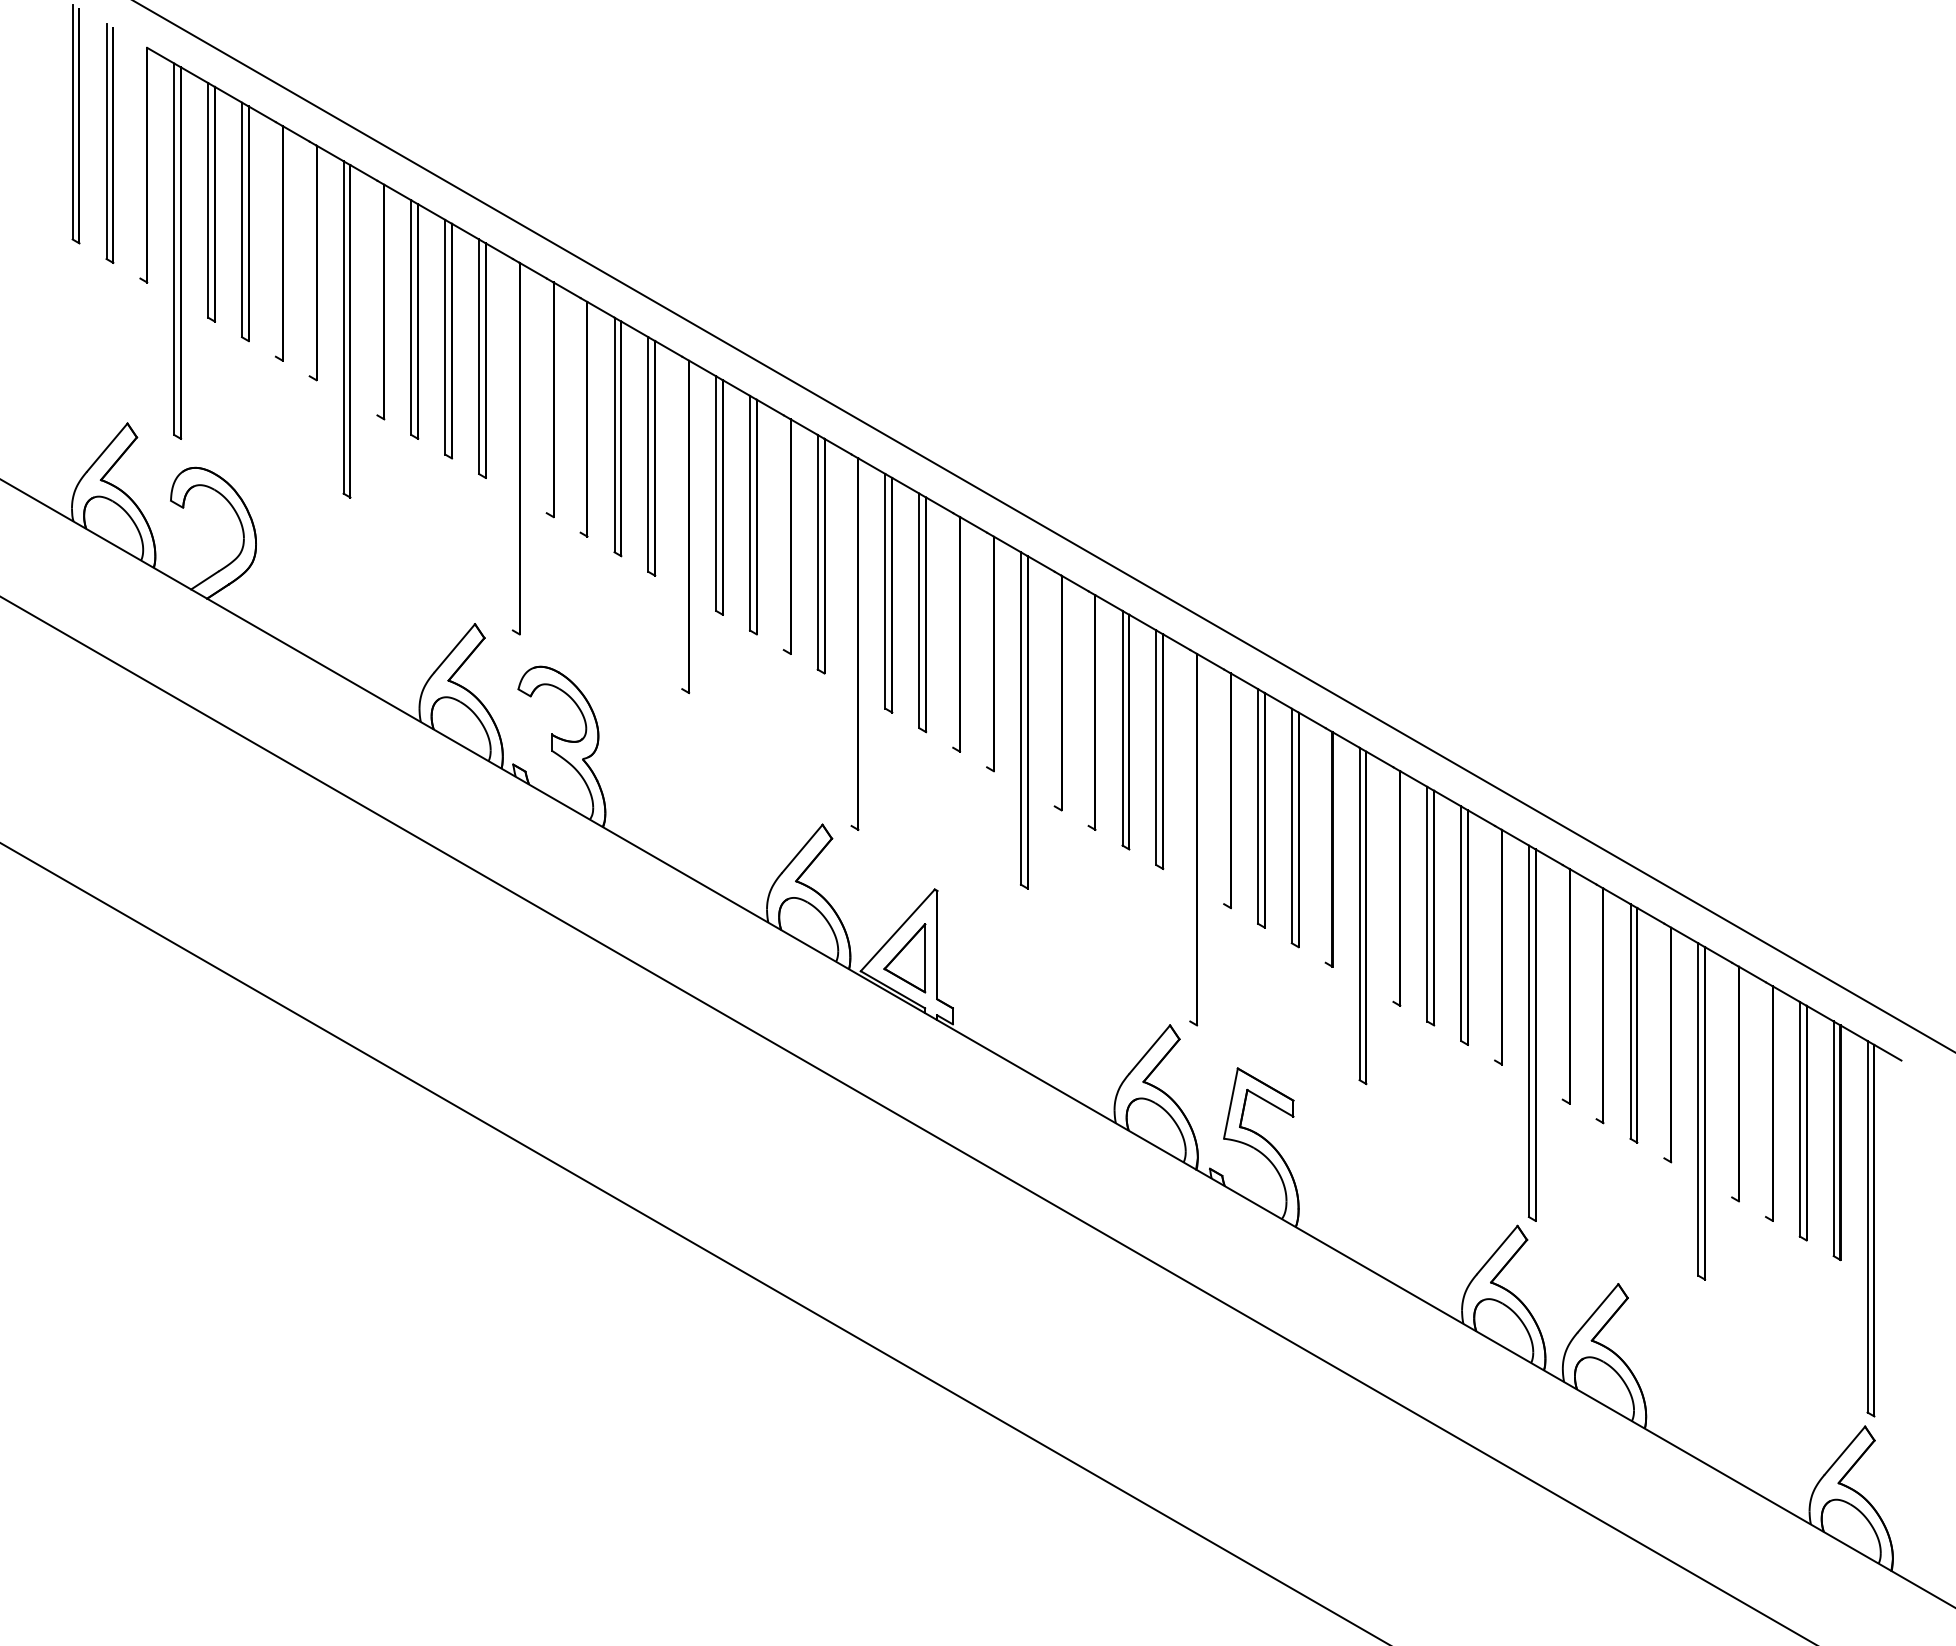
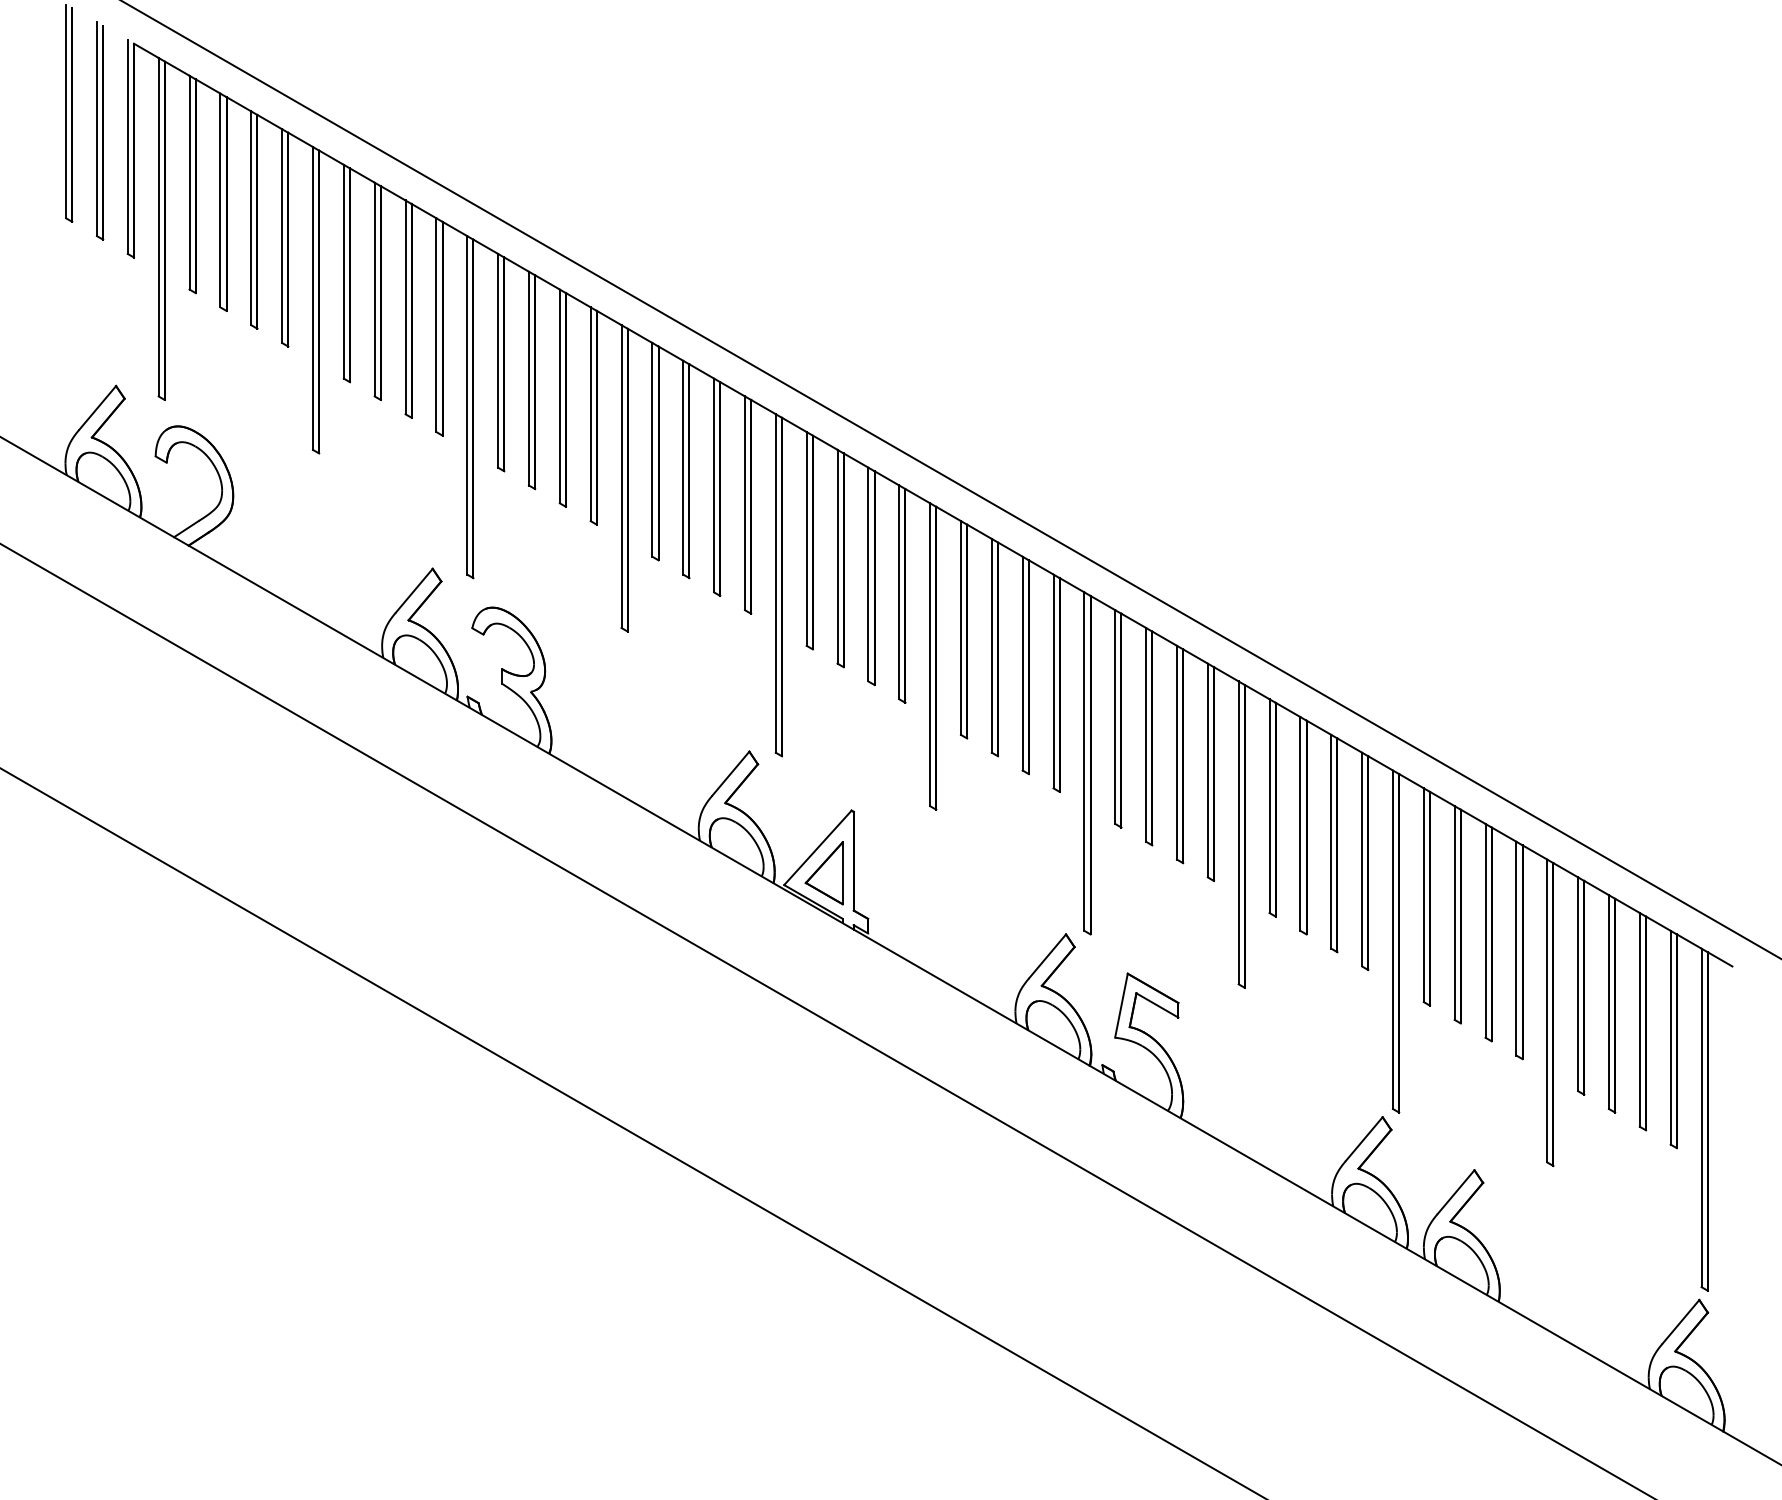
line: (140, 160) -> (127, 146), added
line: (276, 239) -> (251, 218), added
line: (310, 259) -> (282, 236), added
line: (377, 297) -> (343, 271), added
line: (547, 395) -> (498, 360), added
line: (580, 415) -> (528, 378), added
line: (513, 444) -> (467, 405), added
line: (682, 522) -> (621, 476), added
line: (784, 532) -> (714, 485), added
line: (953, 630) -> (868, 574), added
line: (851, 640) -> (775, 583), added
line: (987, 650) -> (899, 592), added
line: (1055, 688) -> (961, 627), added
line: (1088, 708) -> (991, 645), added
line: (1224, 786) -> (1115, 716), added
line: (1190, 835) -> (1084, 761), added
line: (1325, 845) -> (1207, 770), added
line: (1393, 885) -> (1269, 806), added
line: (1495, 943) -> (1362, 859), added
line: (1562, 982) -> (1423, 895), added
line: (1596, 1001) -> (1454, 912), added
line: (1664, 1040) -> (1516, 948), added
line: (1732, 1080) -> (1578, 984), added
line: (1765, 1100) -> (1608, 1002), added

